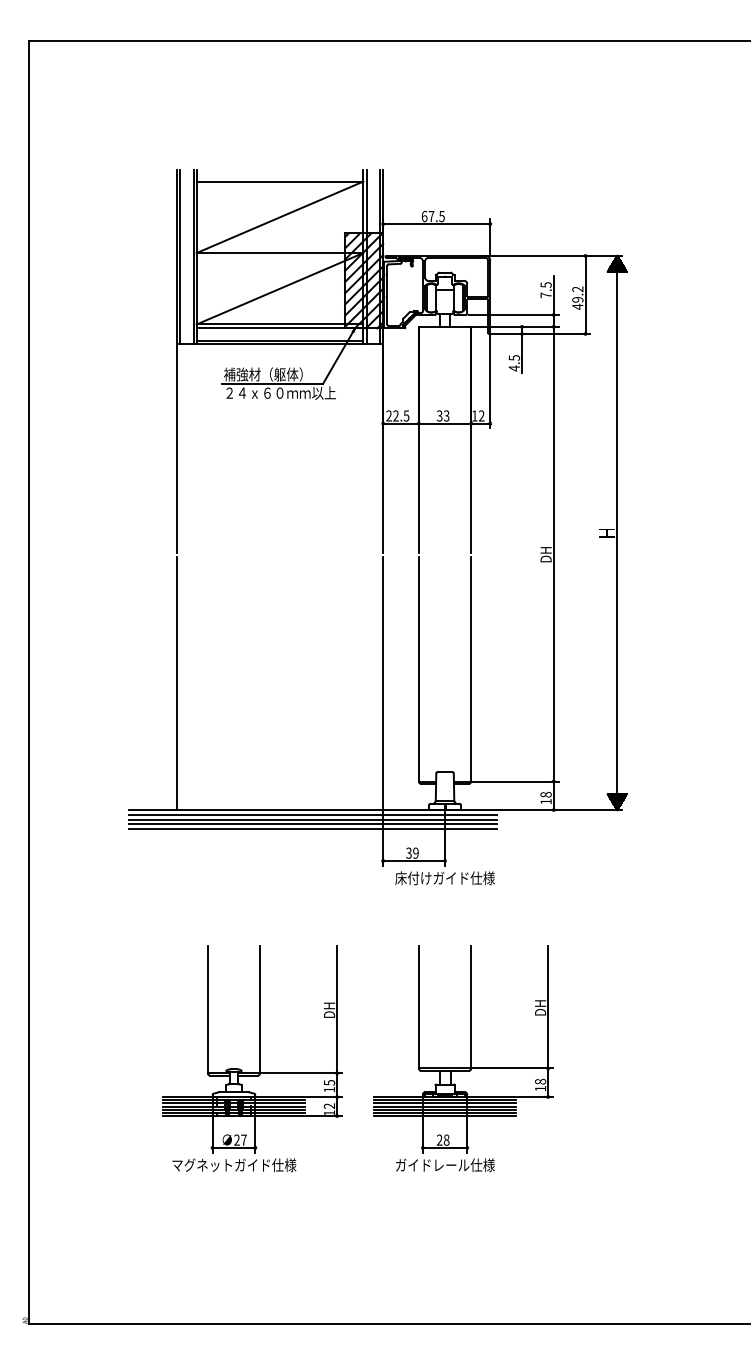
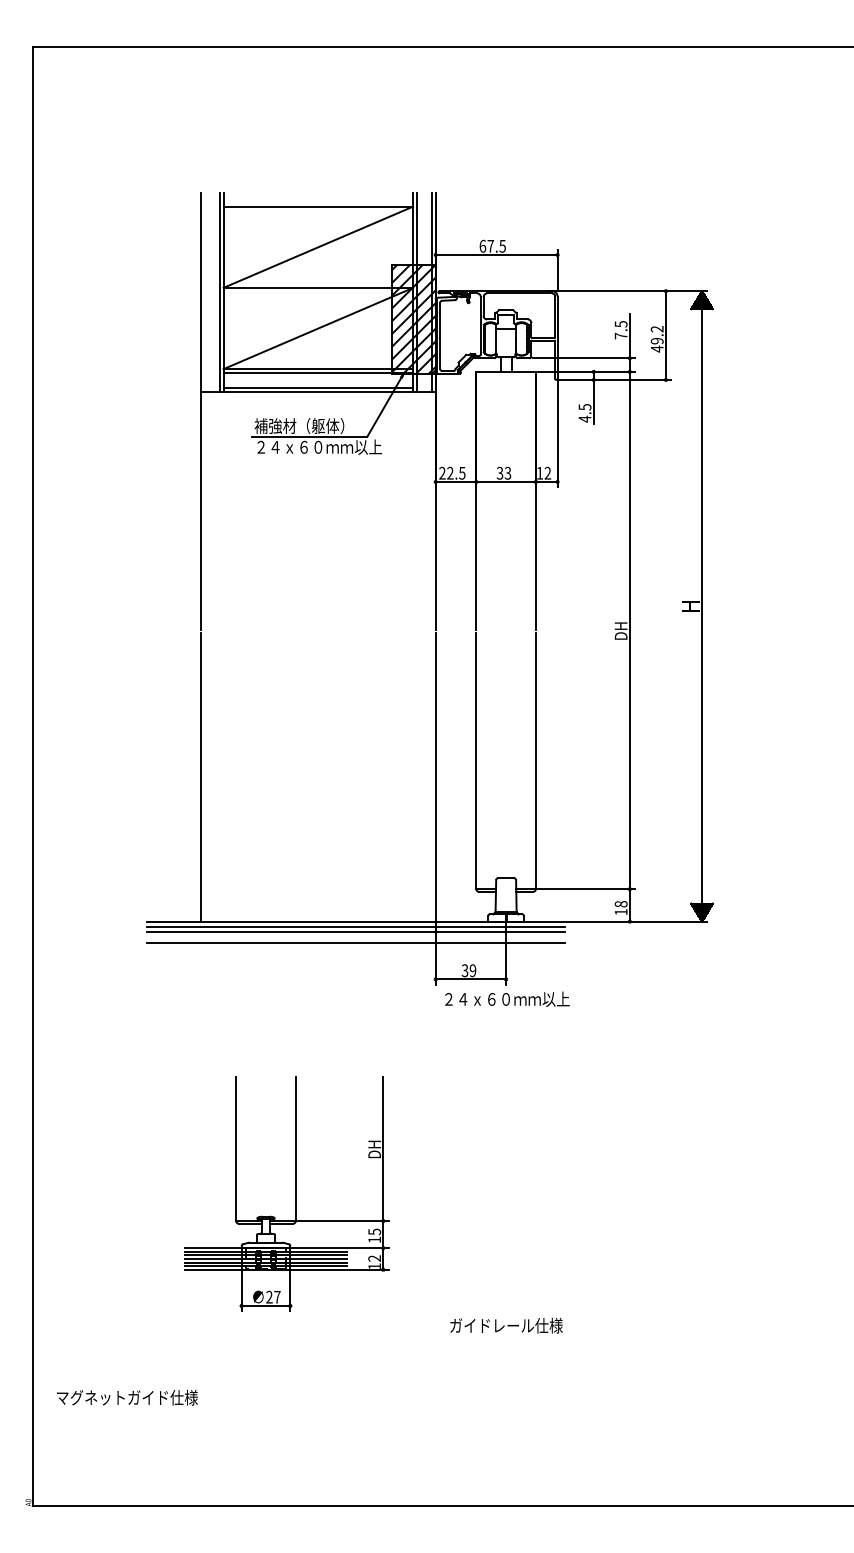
line: (179, 257) -> (204, 292), removed
line: (312, 824) -> (355, 937), removed
text: (446, 878) -> (507, 999), 床付けガイド仕様 -> ２４ｘ６０ｍｍ以上
part: (470, 1049) -> (535, 1193), removed
text: (234, 1165) -> (127, 1397), moved

